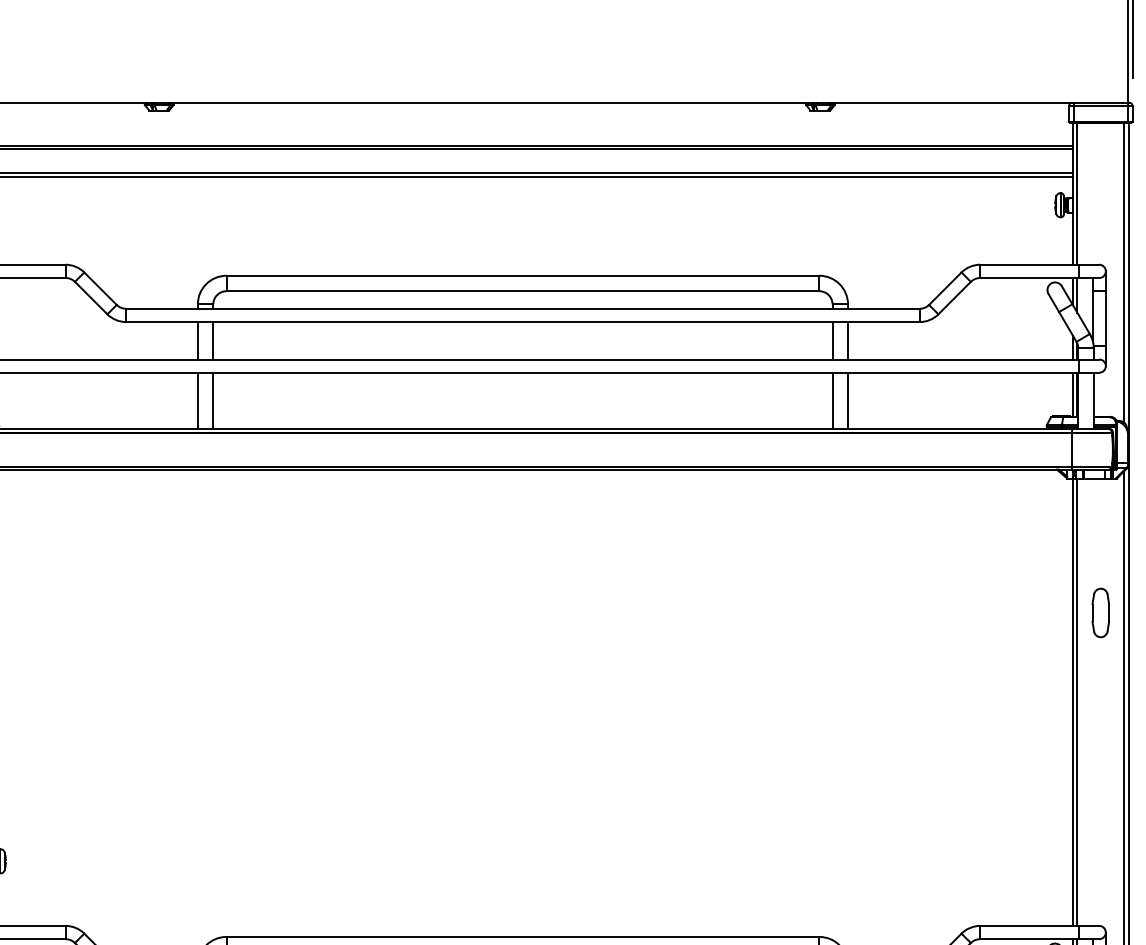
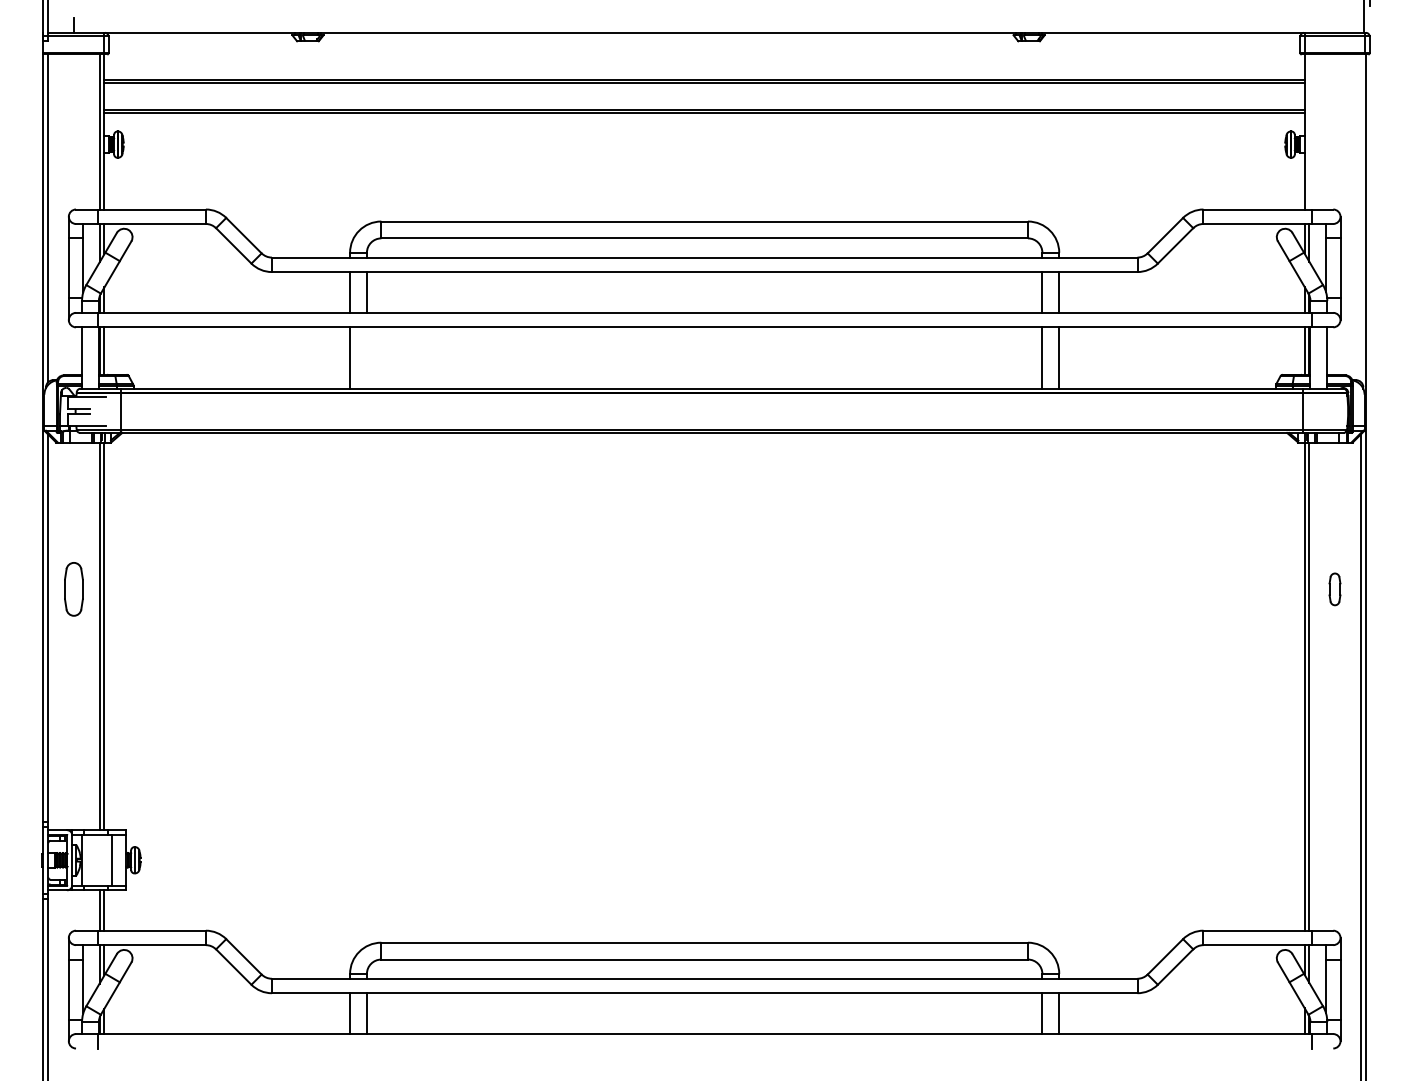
line: (1077, 193) -> (1309, 131), removed
line: (1124, 272) -> (1360, 217), removed
line: (212, 400) -> (366, 357), removed
part: (1100, 613) -> (1334, 589), size x0.6

